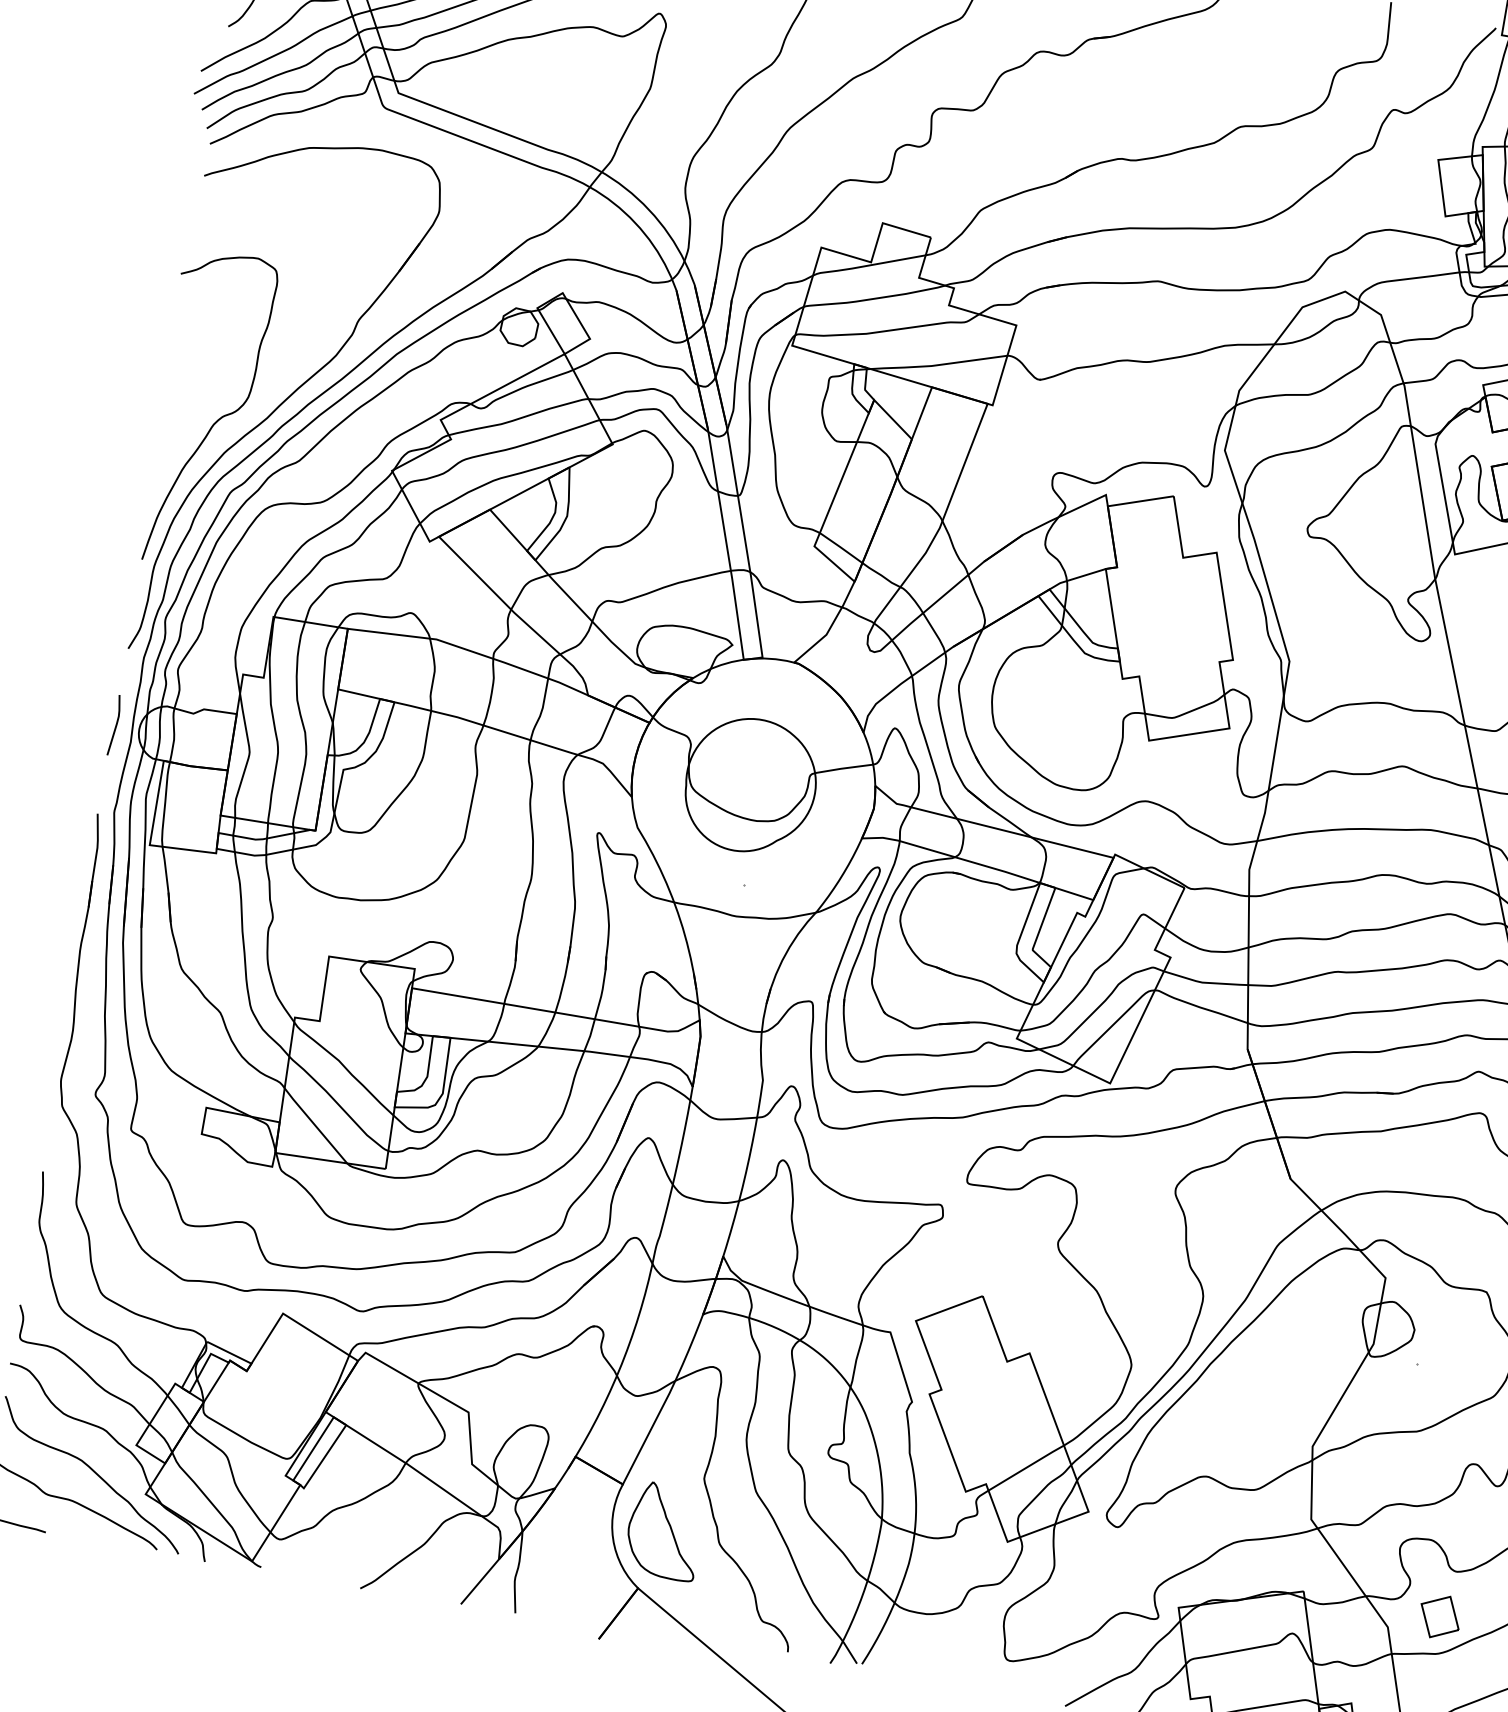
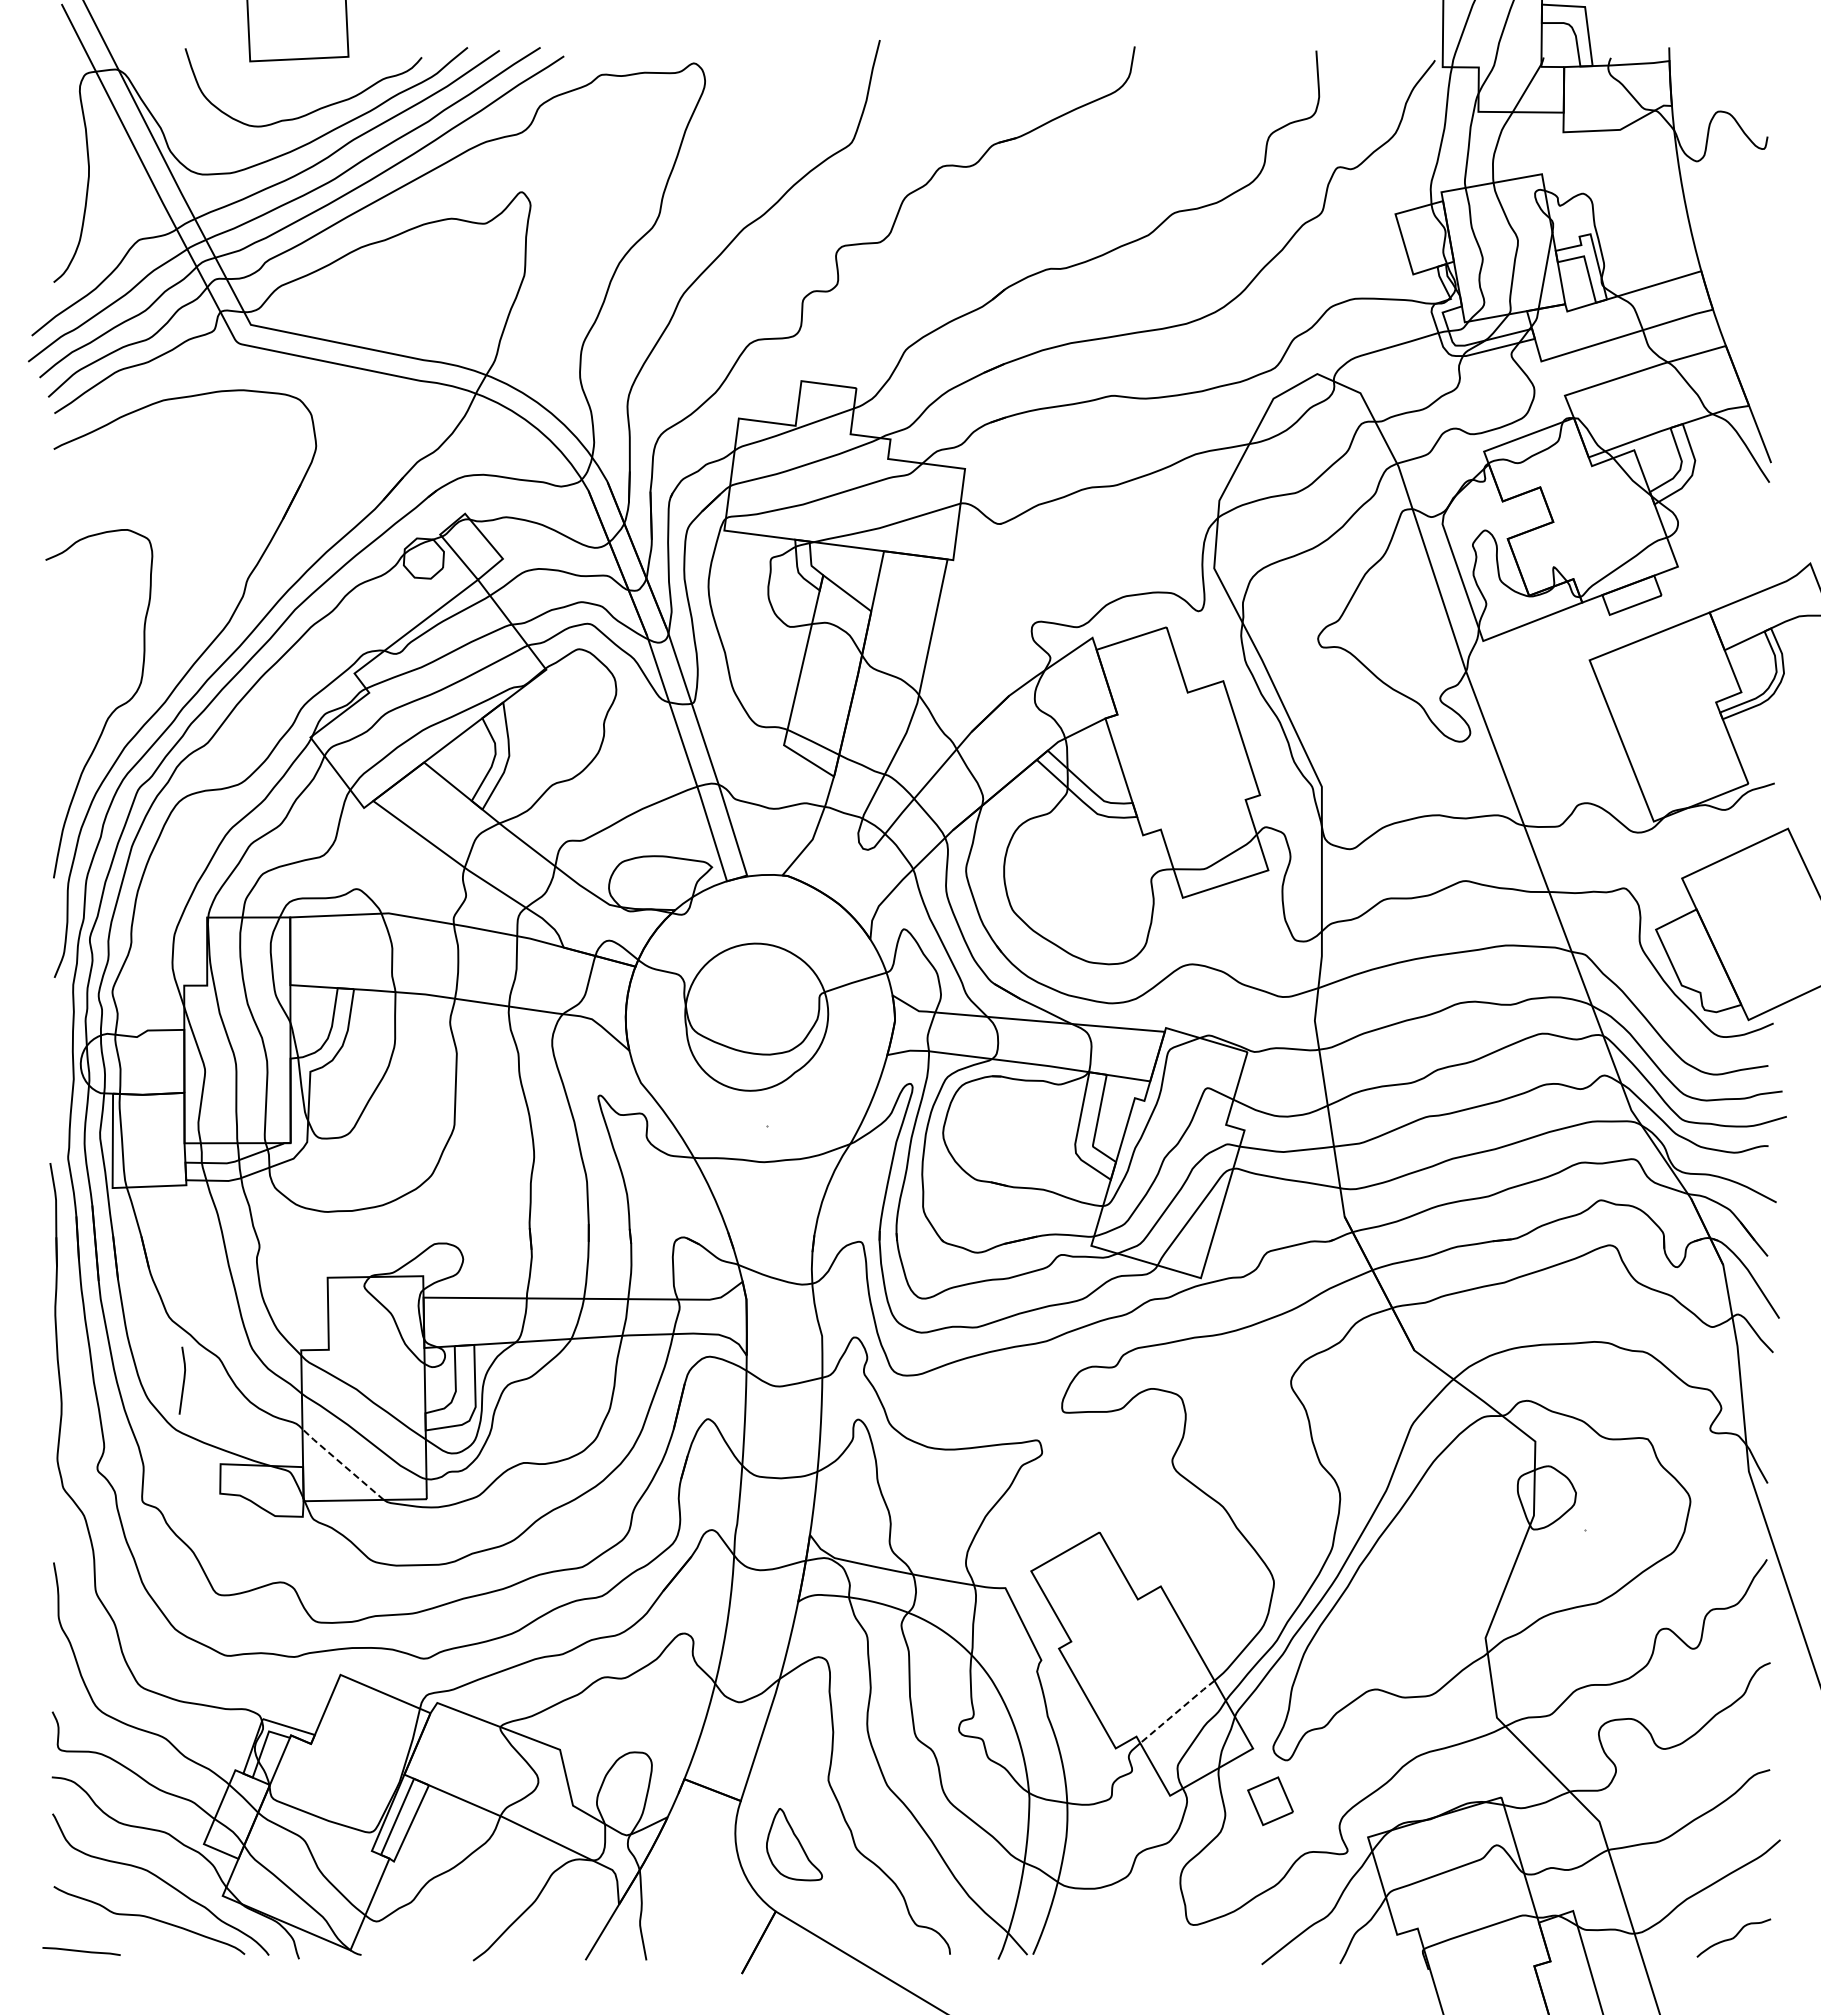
line: (115, 725) -> (183, 1380), moved
line: (315, 1125) -> (342, 1464), solid -> dashed
line: (1026, 1467) -> (1177, 1711), solid -> dashed
part: (664, 1531) -> (794, 1844), size x0.7
part: (1440, 1617) -> (1270, 1801), moved

